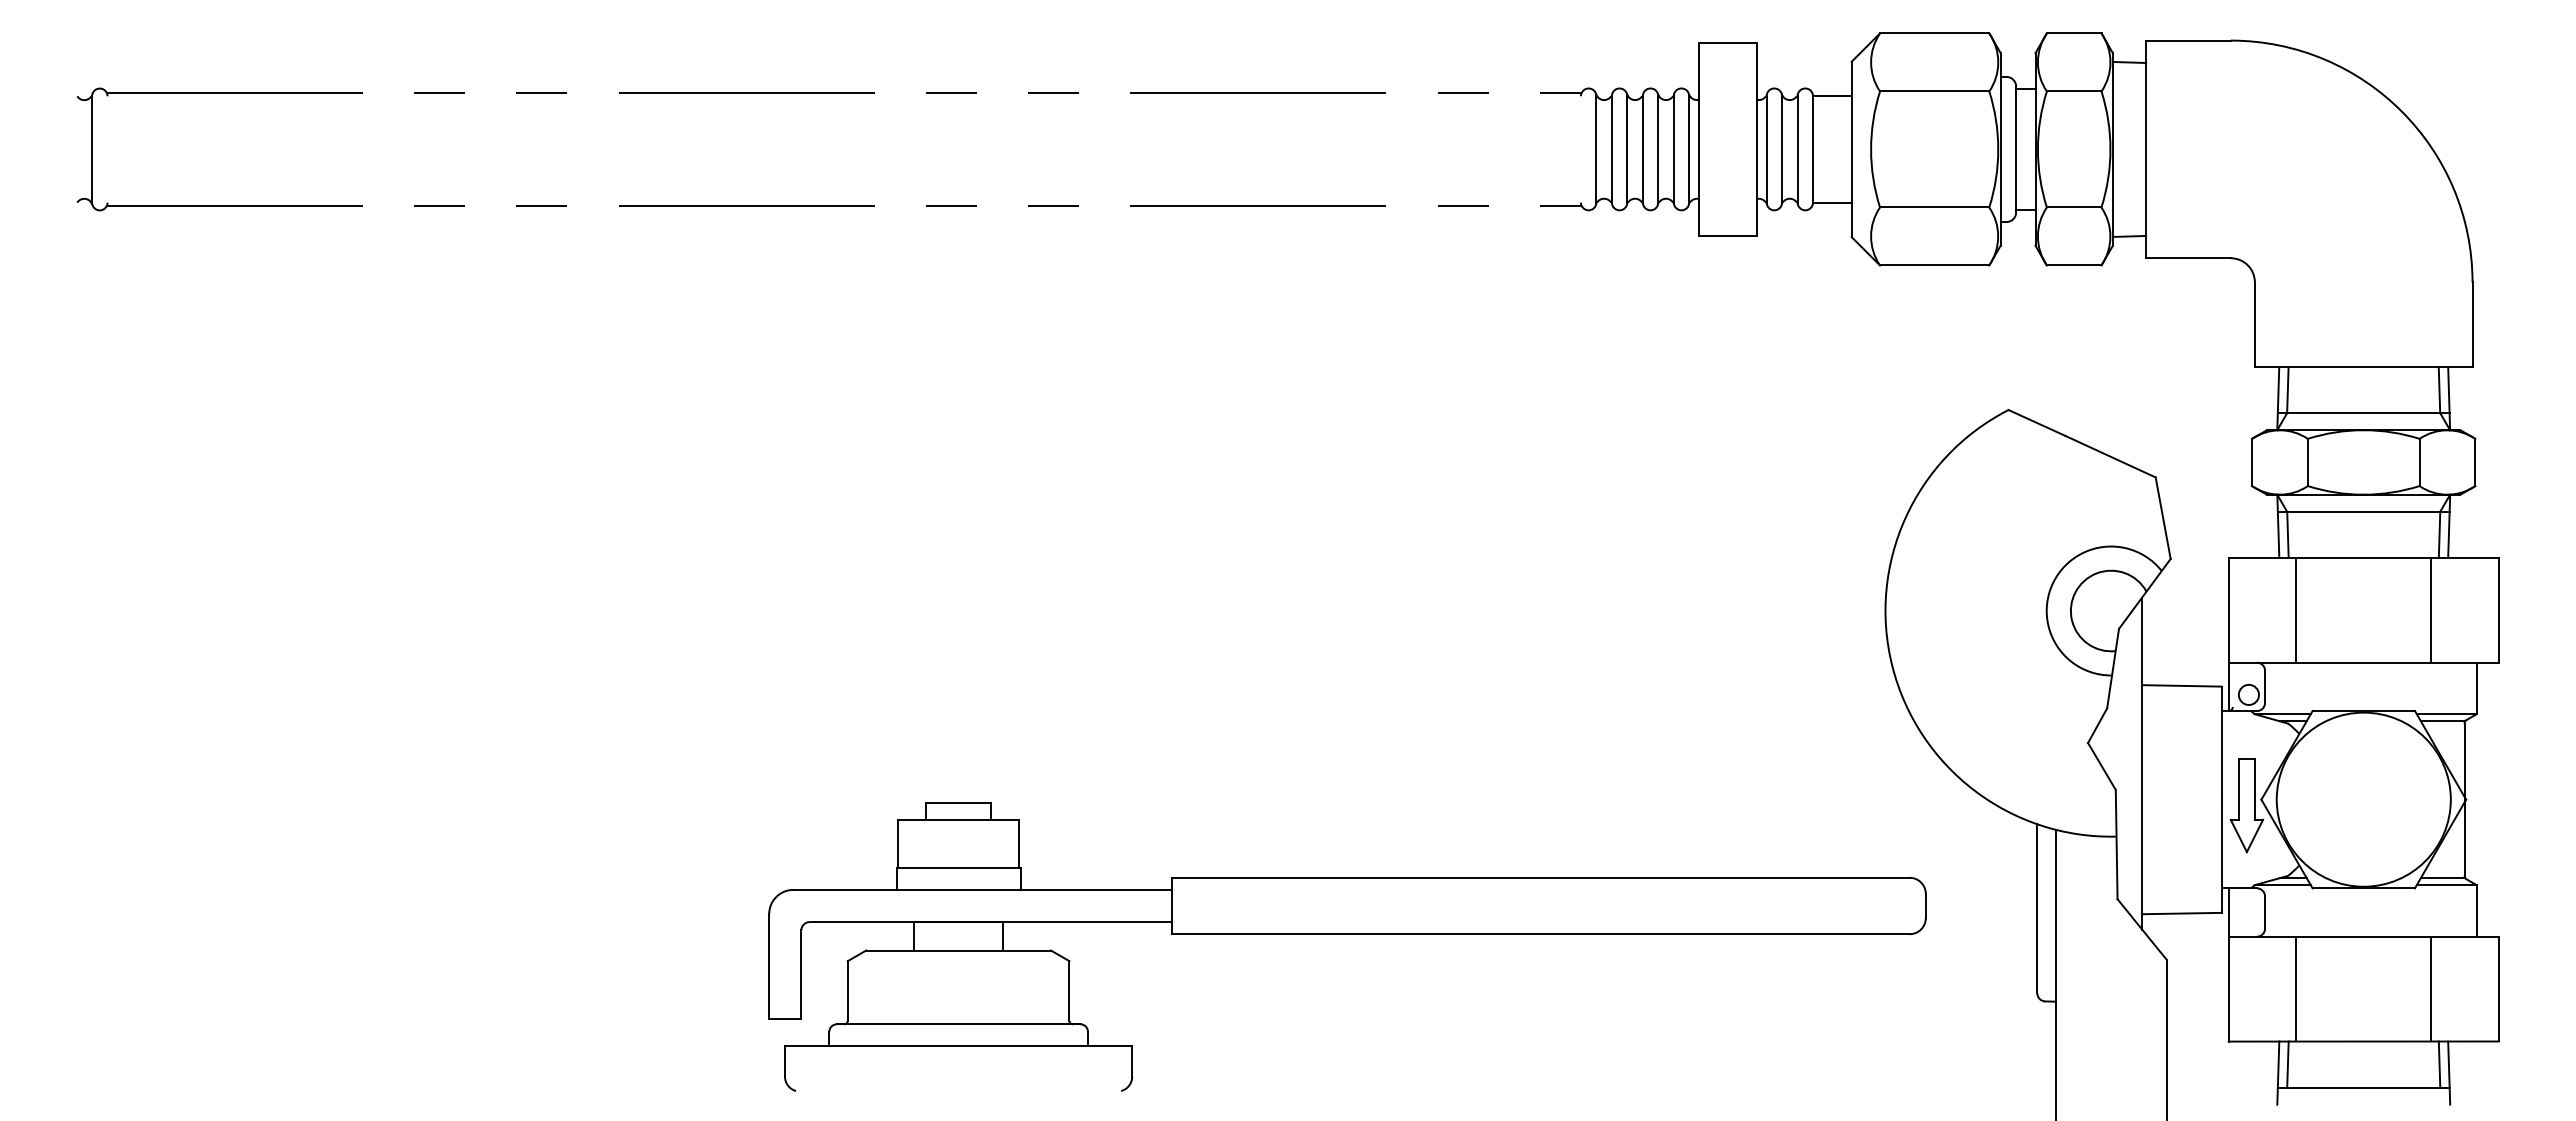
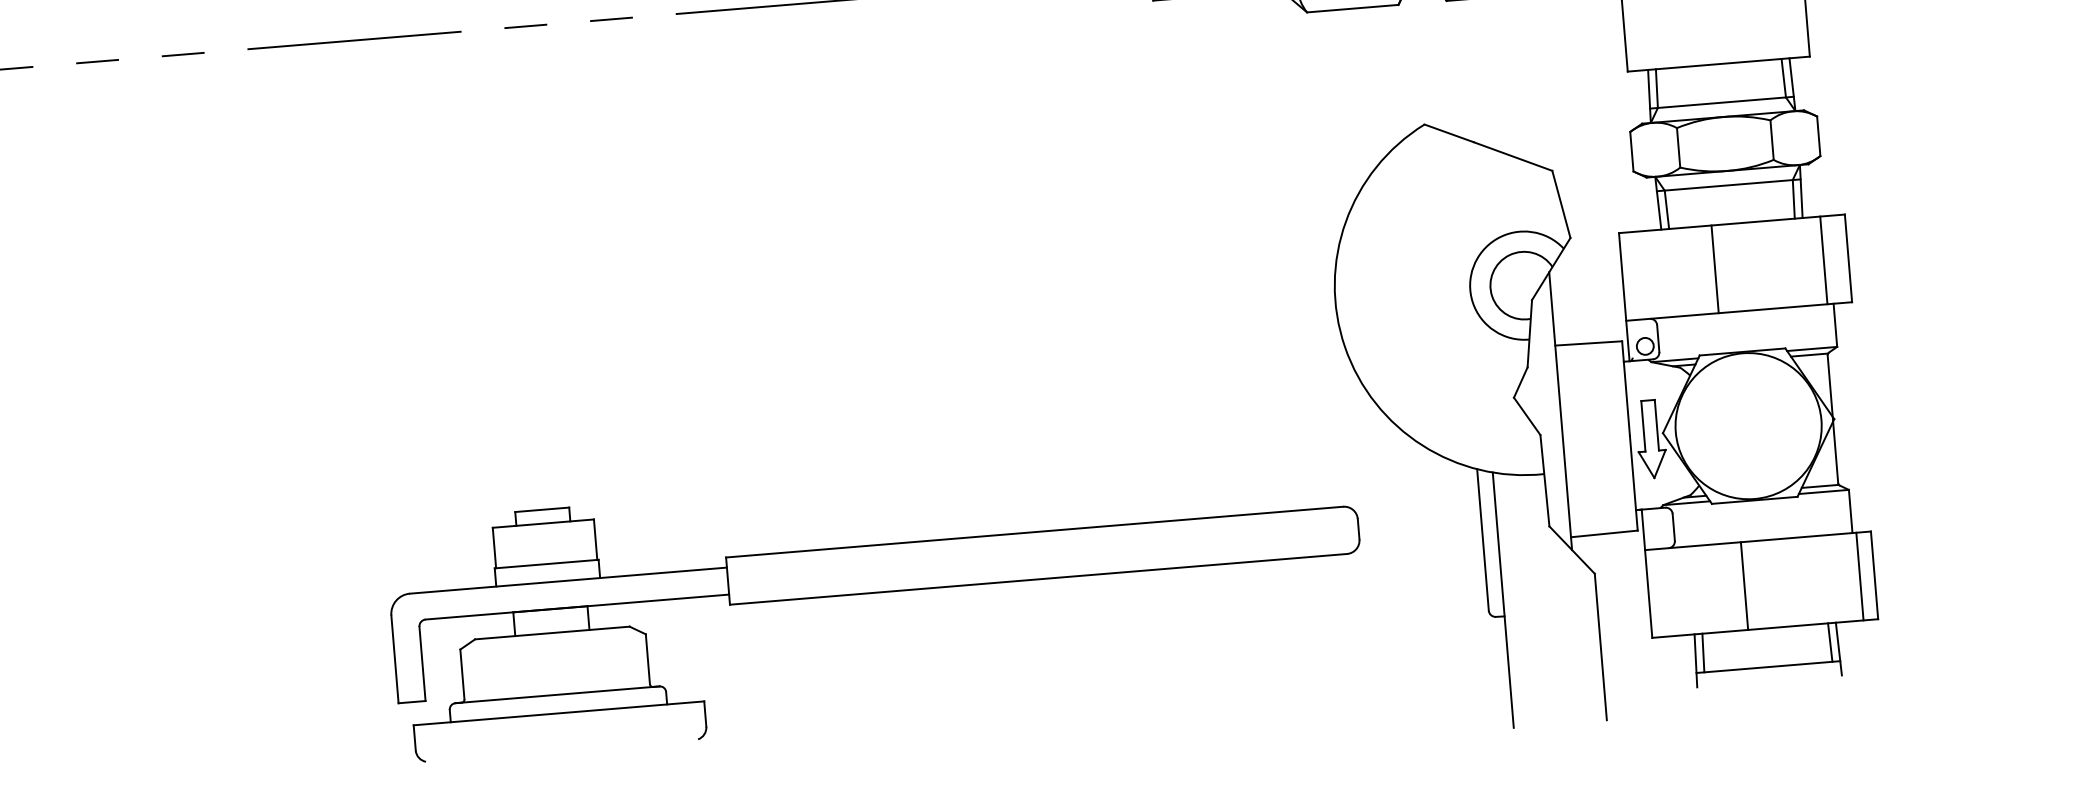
line: (2296, 609) -> (1715, 268), moved
line: (2431, 609) -> (1823, 259), moved
part: (1347, 934) -> (876, 592), moved
line: (2296, 988) -> (1744, 585), moved
line: (2431, 988) -> (1860, 576), moved

